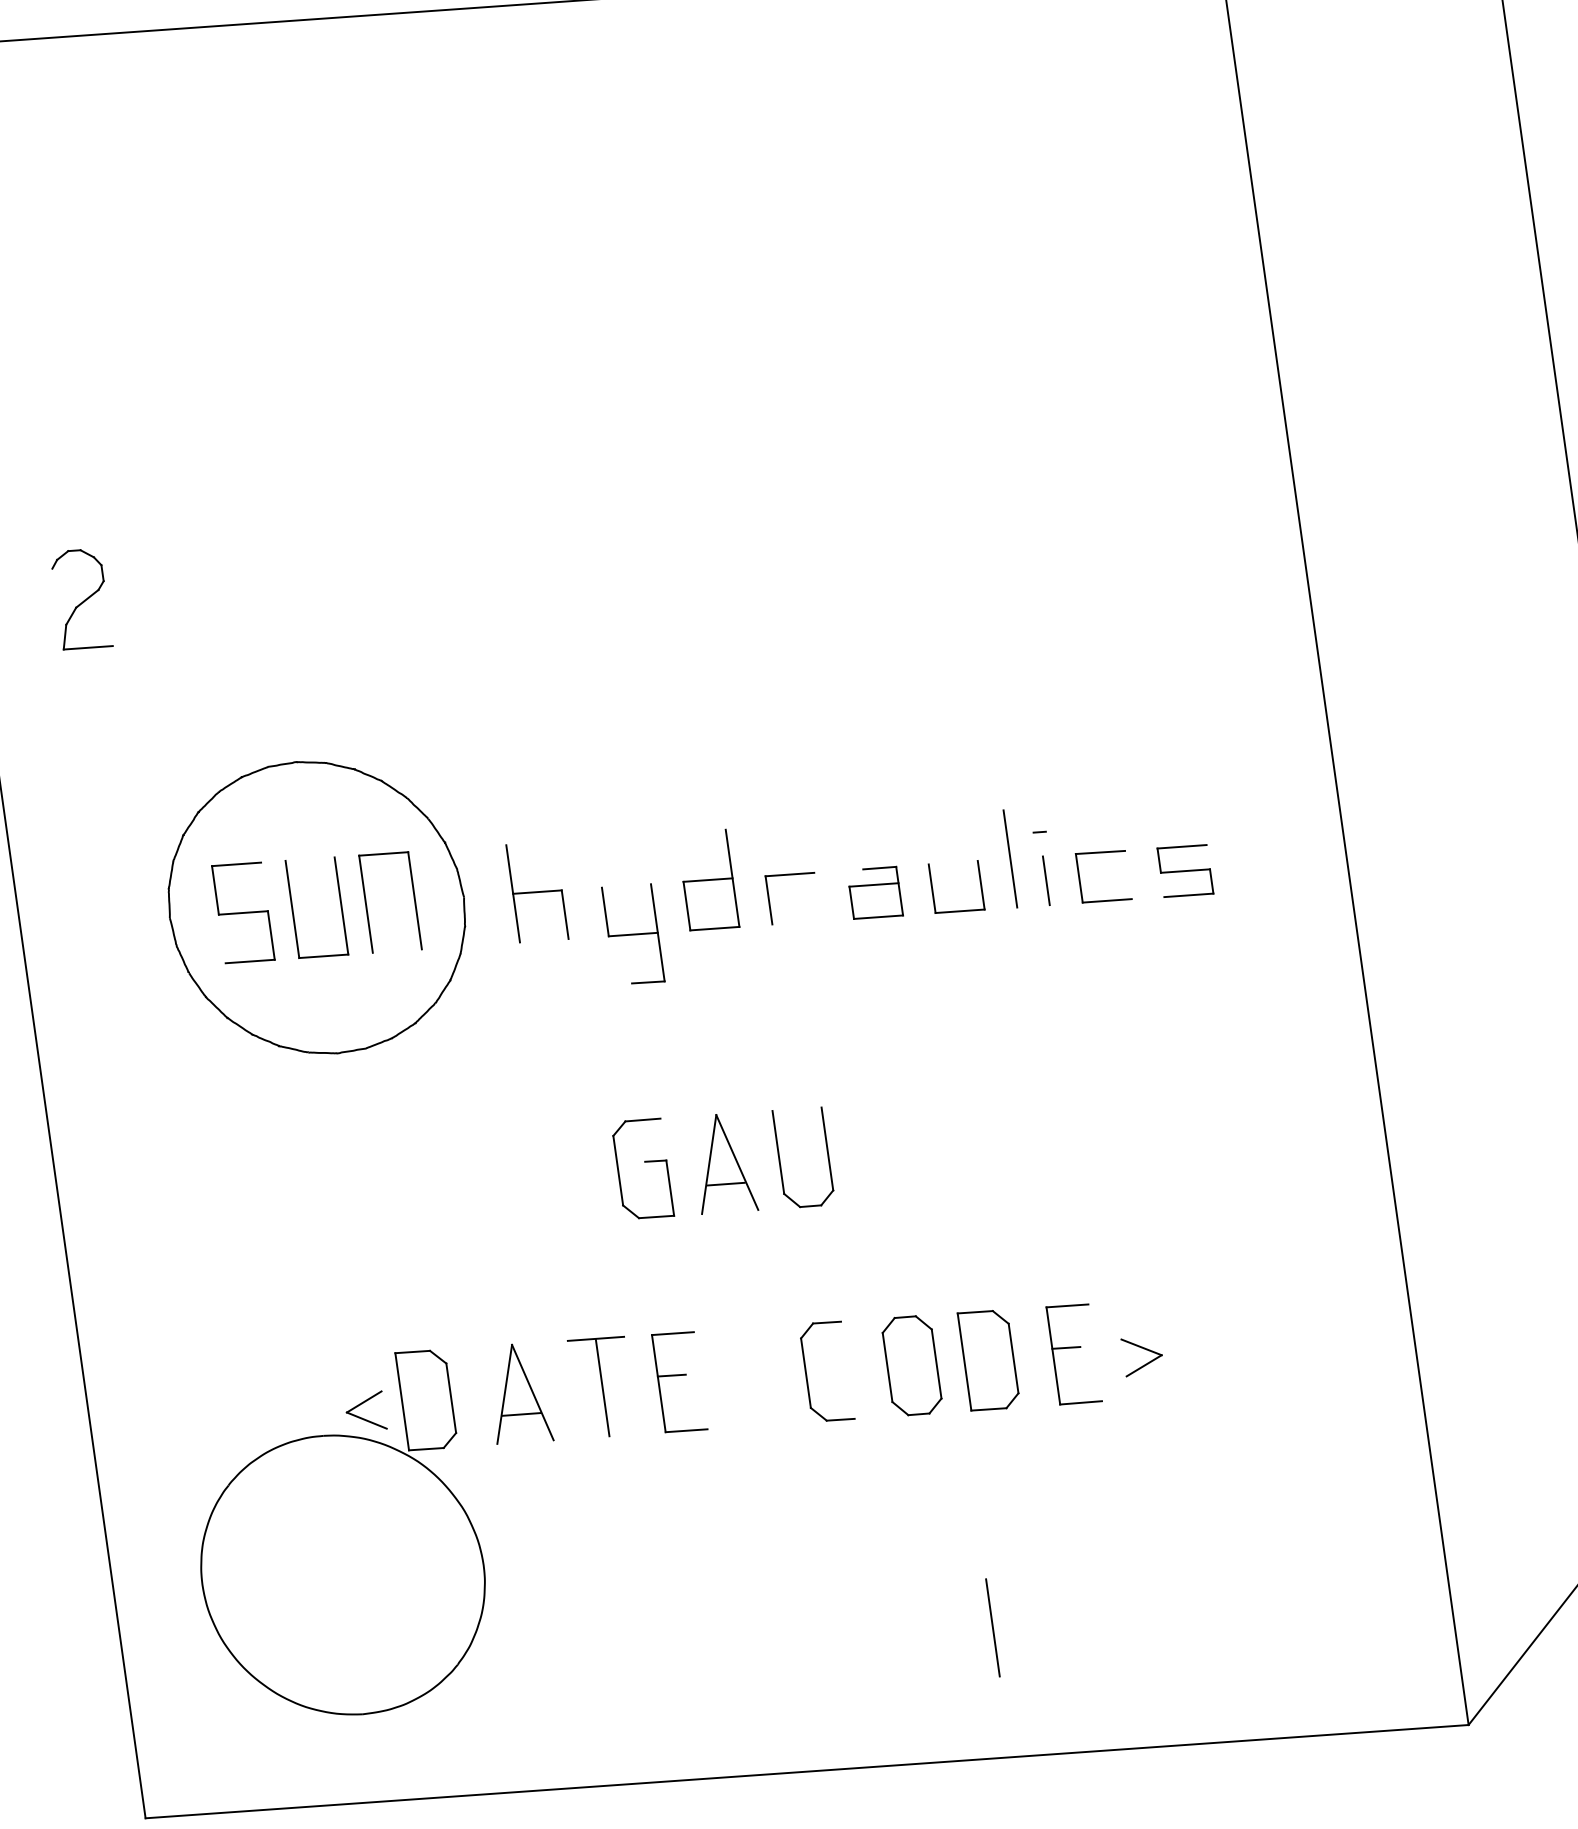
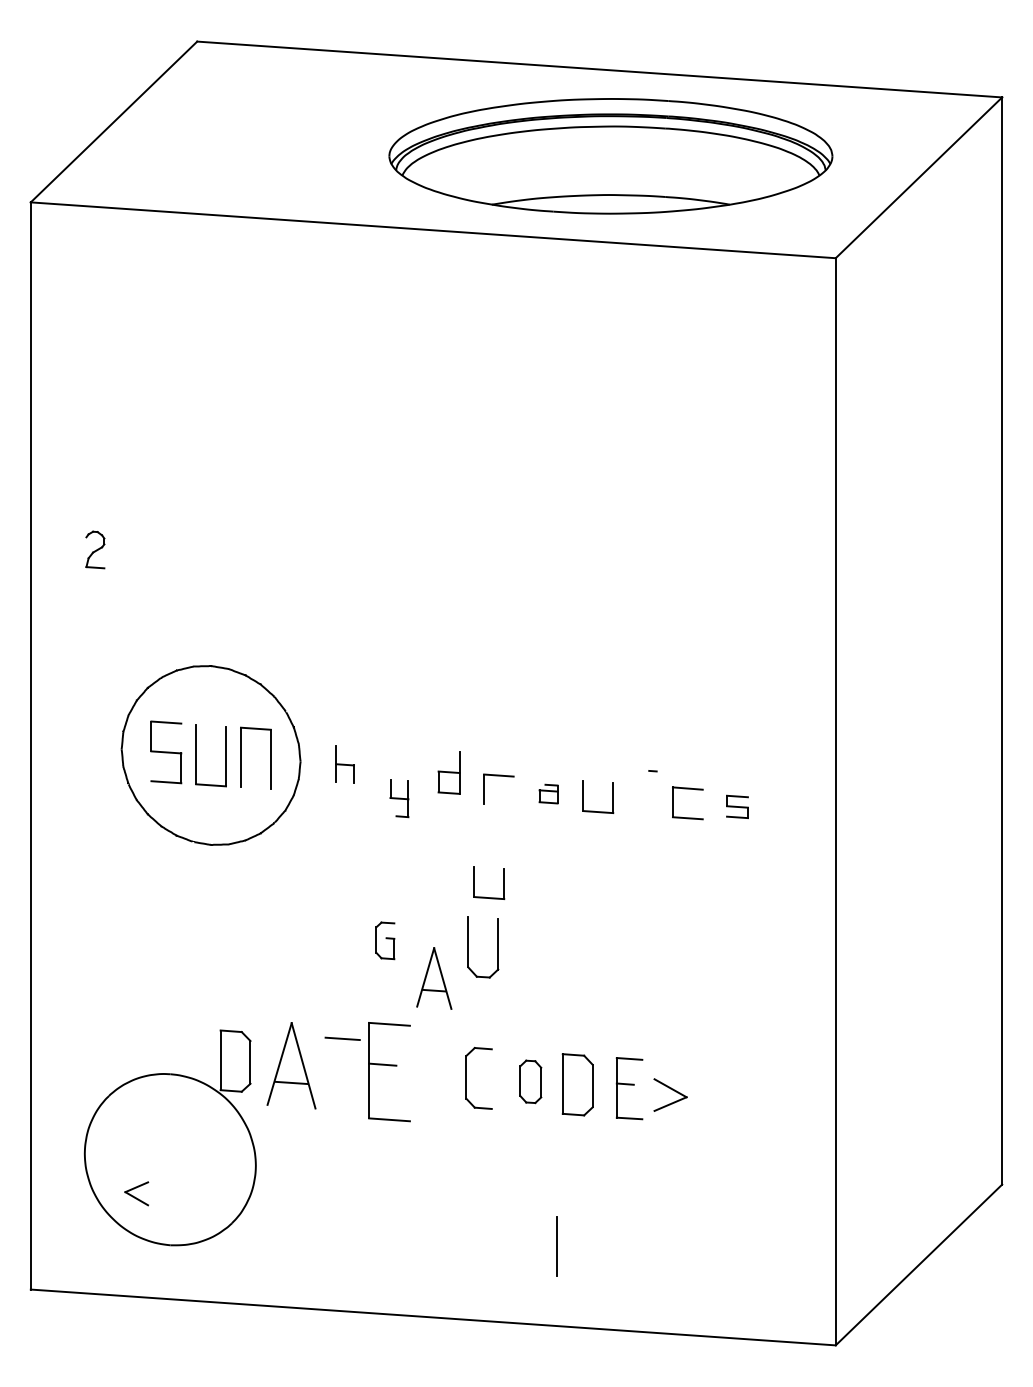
part: (81, 598) -> (95, 549), size x0.6
line: (1011, 858) -> (633, 784), removed
part: (1185, 870) -> (737, 806), size x0.7
line: (1045, 880) -> (652, 800), removed
part: (707, 881) -> (448, 772), size x0.7
part: (536, 891) -> (344, 764), size x0.6
part: (874, 892) -> (548, 793), size x0.6
part: (633, 934) -> (399, 798), size x0.6
part: (821, 1047) -> (503, 882), added
part: (723, 1164) -> (434, 978), moved
part: (643, 1168) -> (385, 940), size x0.6
part: (1142, 1354) -> (670, 1094), size x1.4
part: (911, 1365) -> (530, 1081), size x0.7
part: (679, 1381) -> (389, 1071), size x1.6
line: (602, 1387) -> (342, 1068), removed
part: (518, 1393) -> (291, 1065), size x1.4
part: (365, 1412) -> (136, 1193), moved

